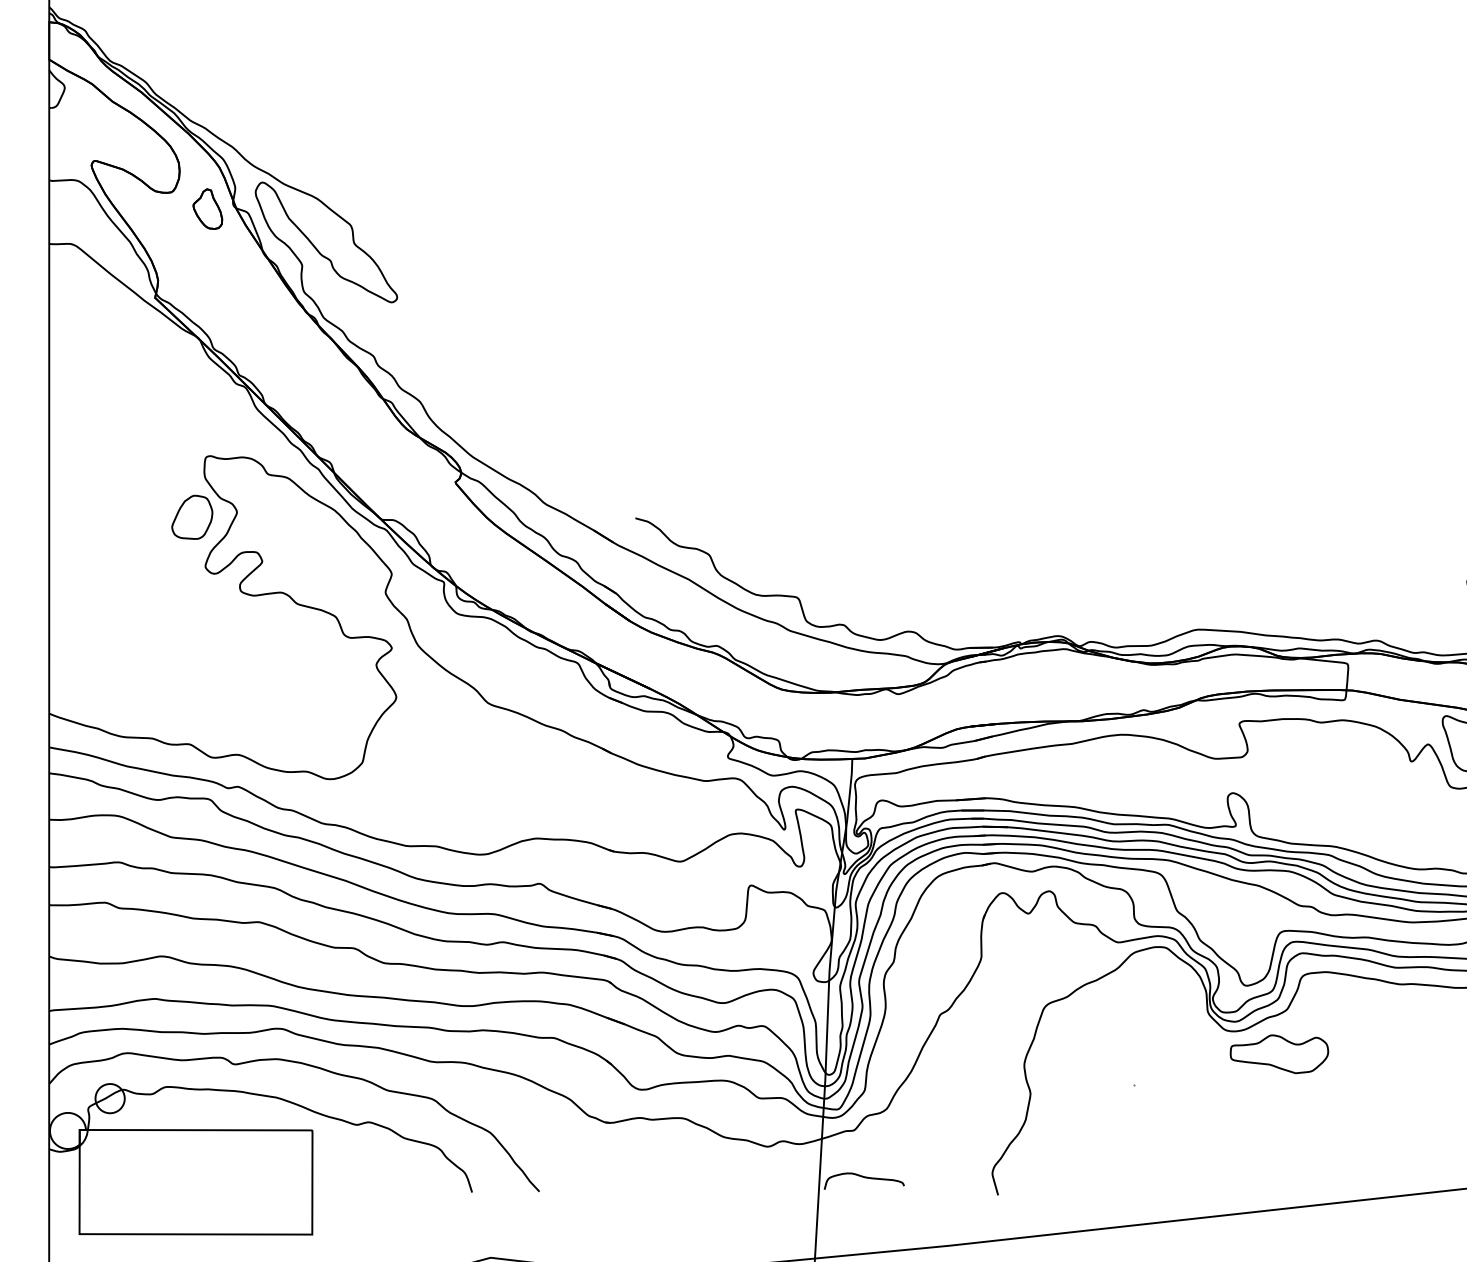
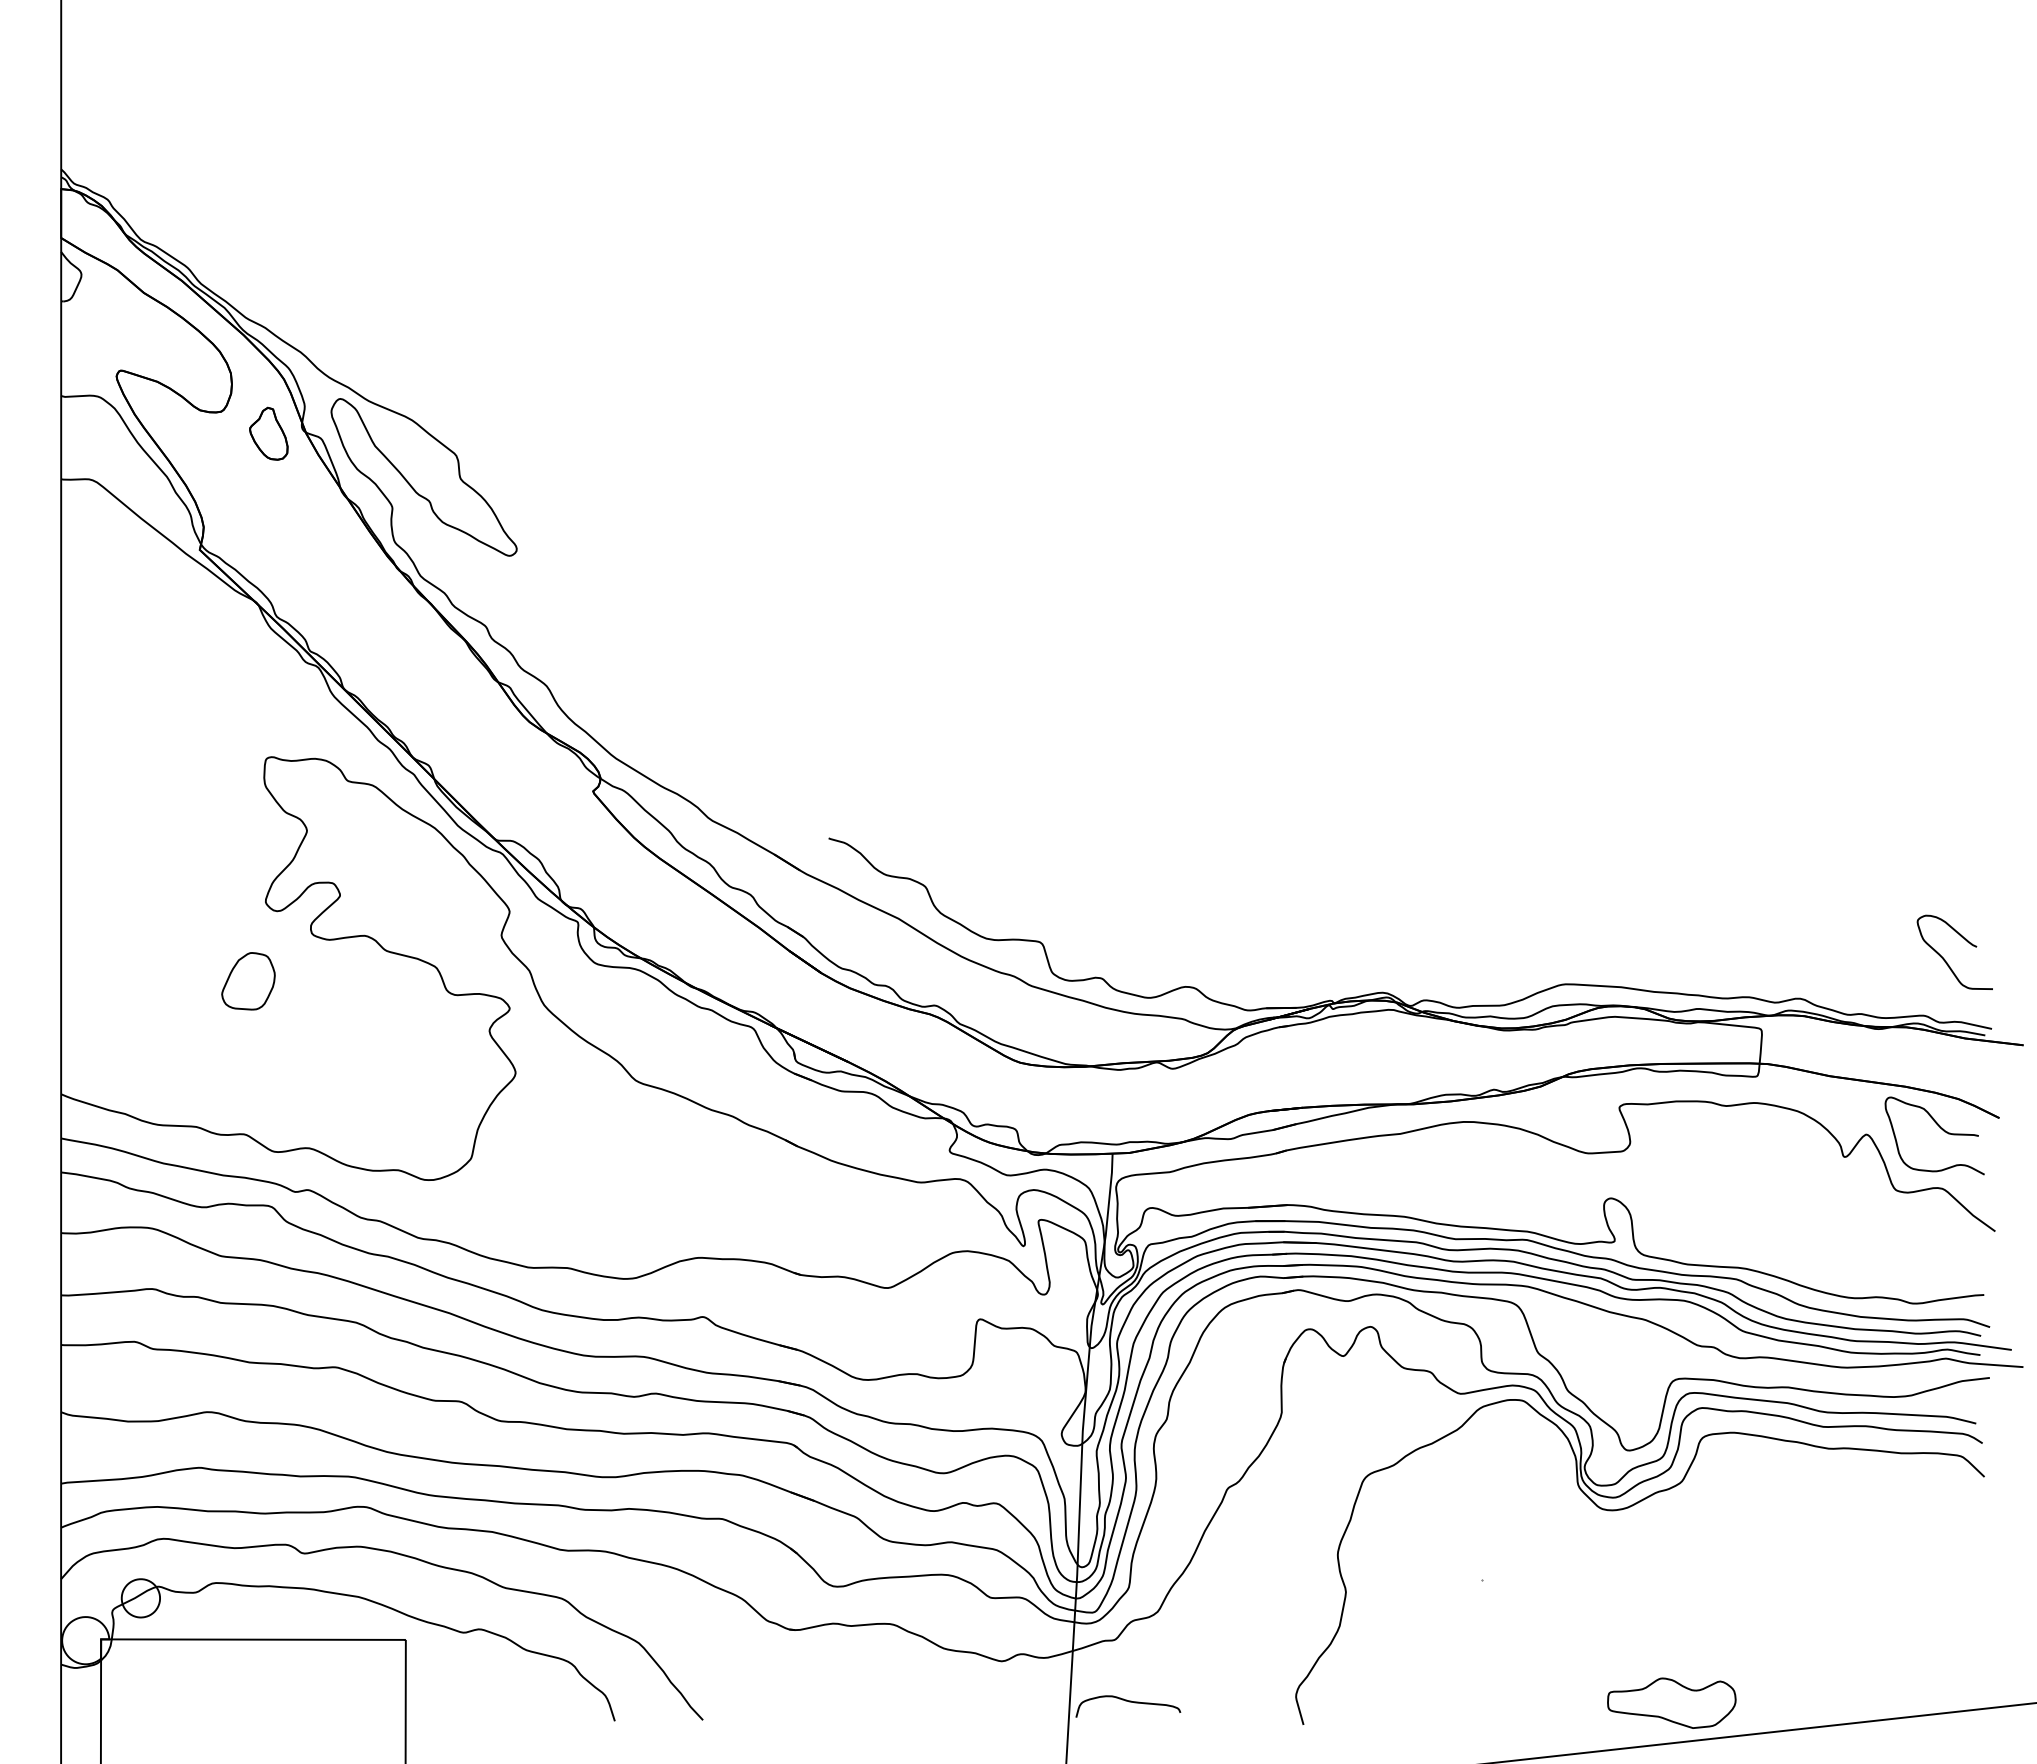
part: (192, 517) -> (248, 981), moved
part: (1279, 1053) -> (1671, 1702), moved

